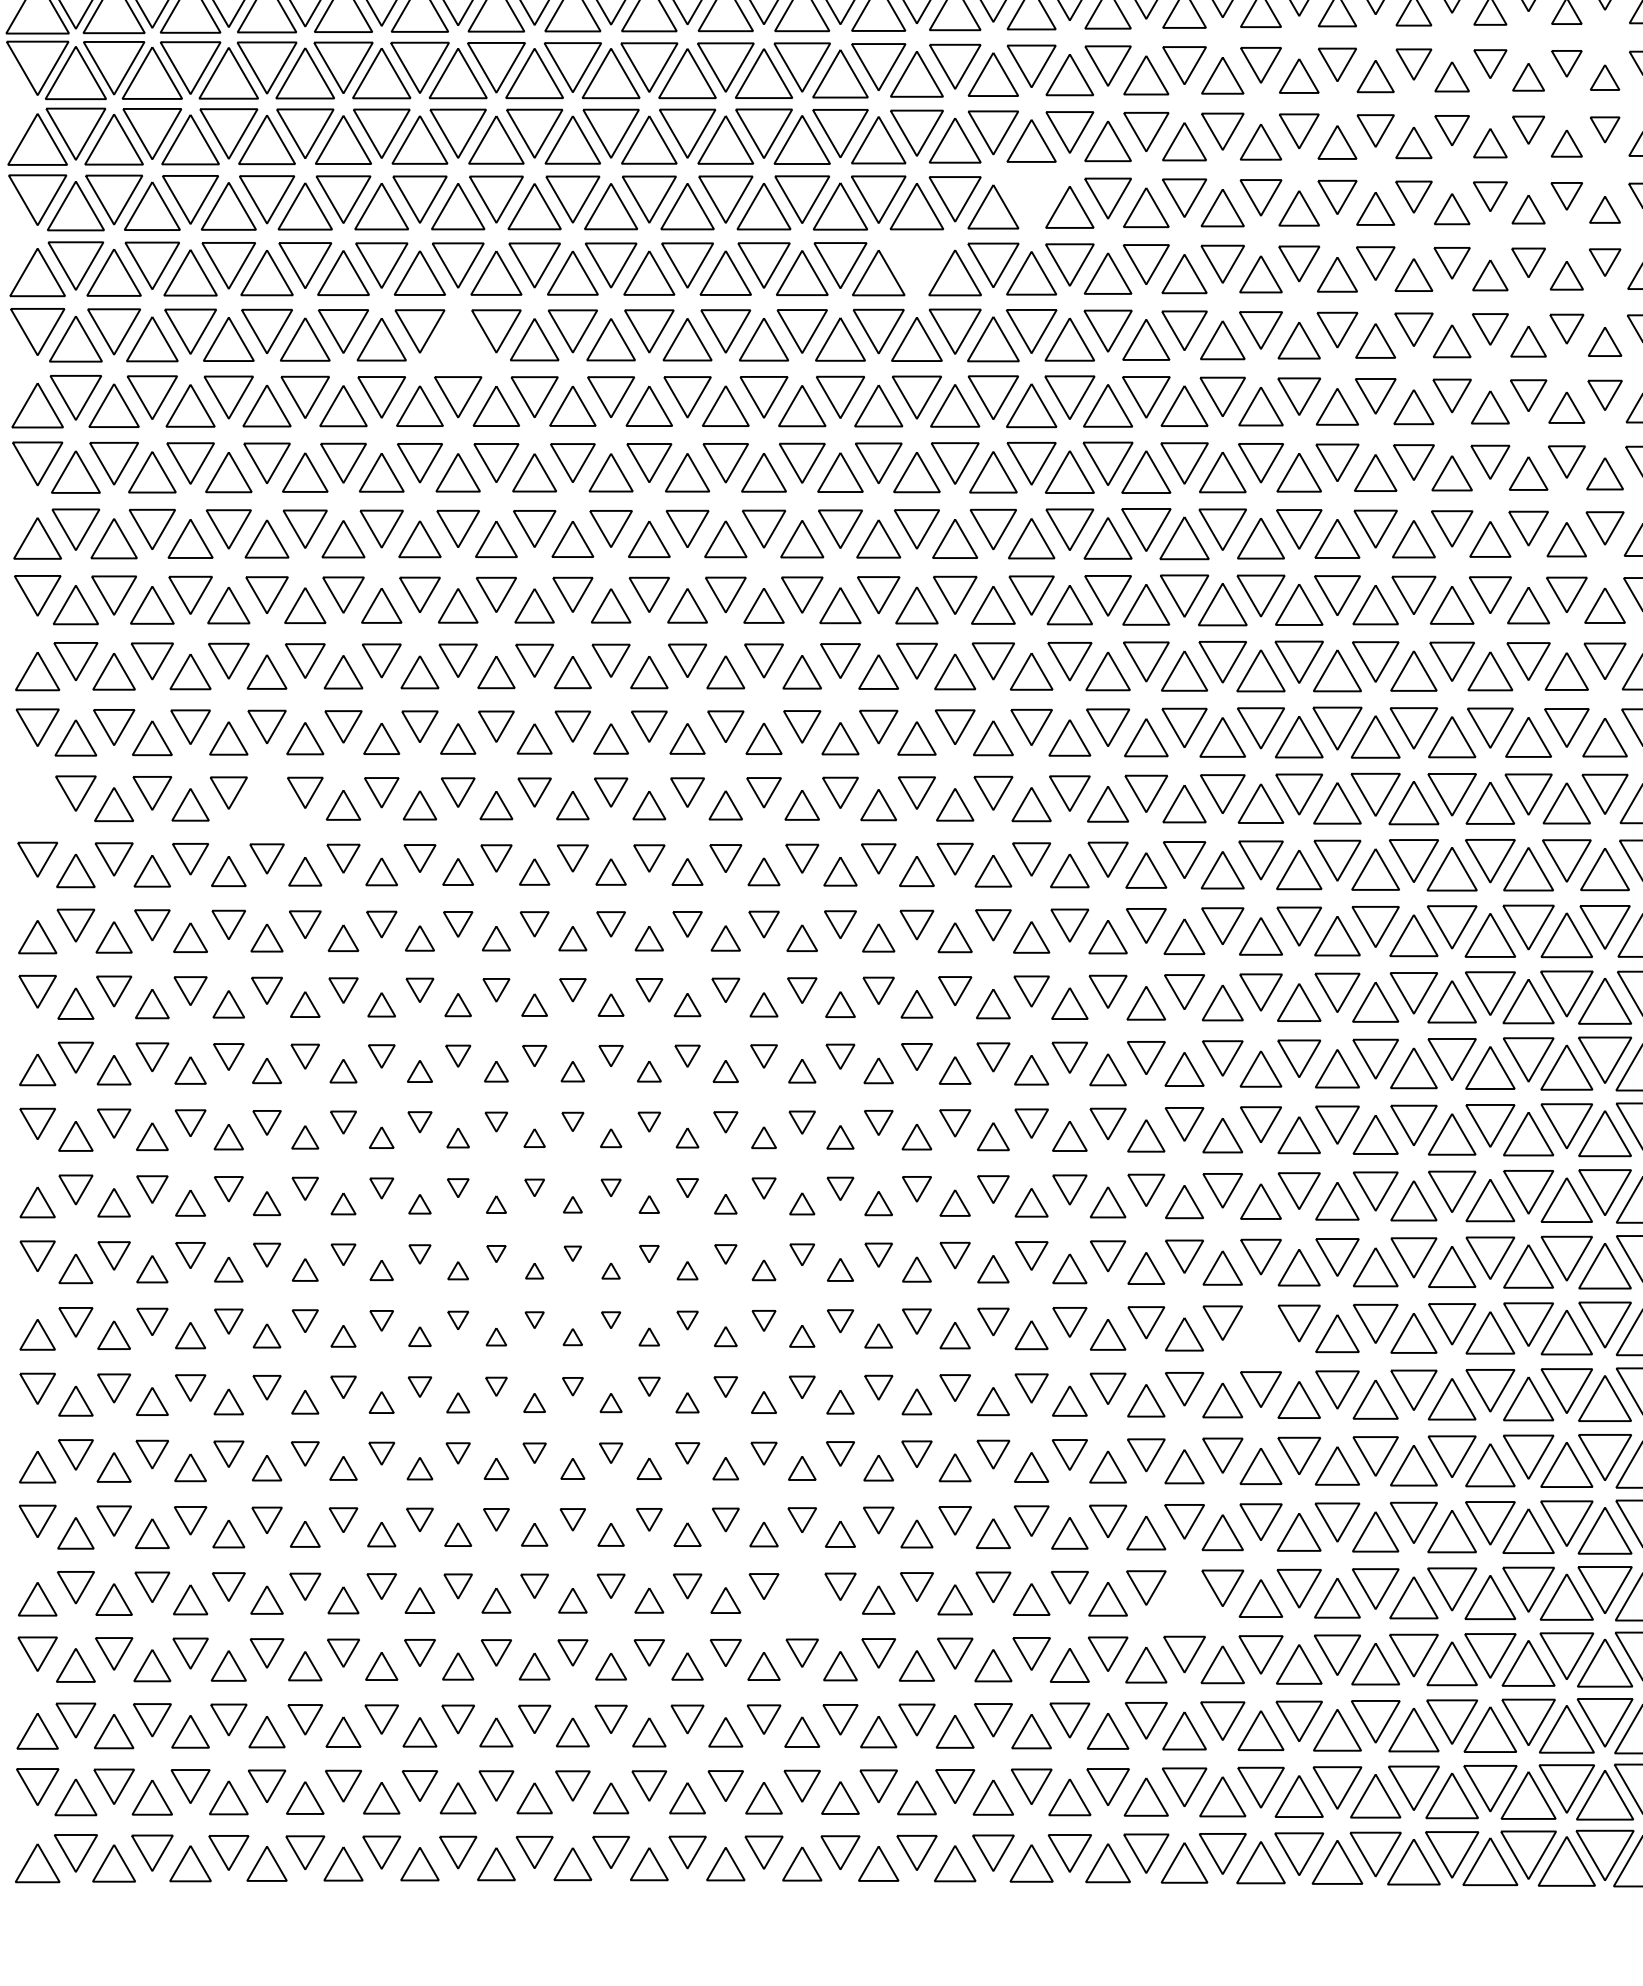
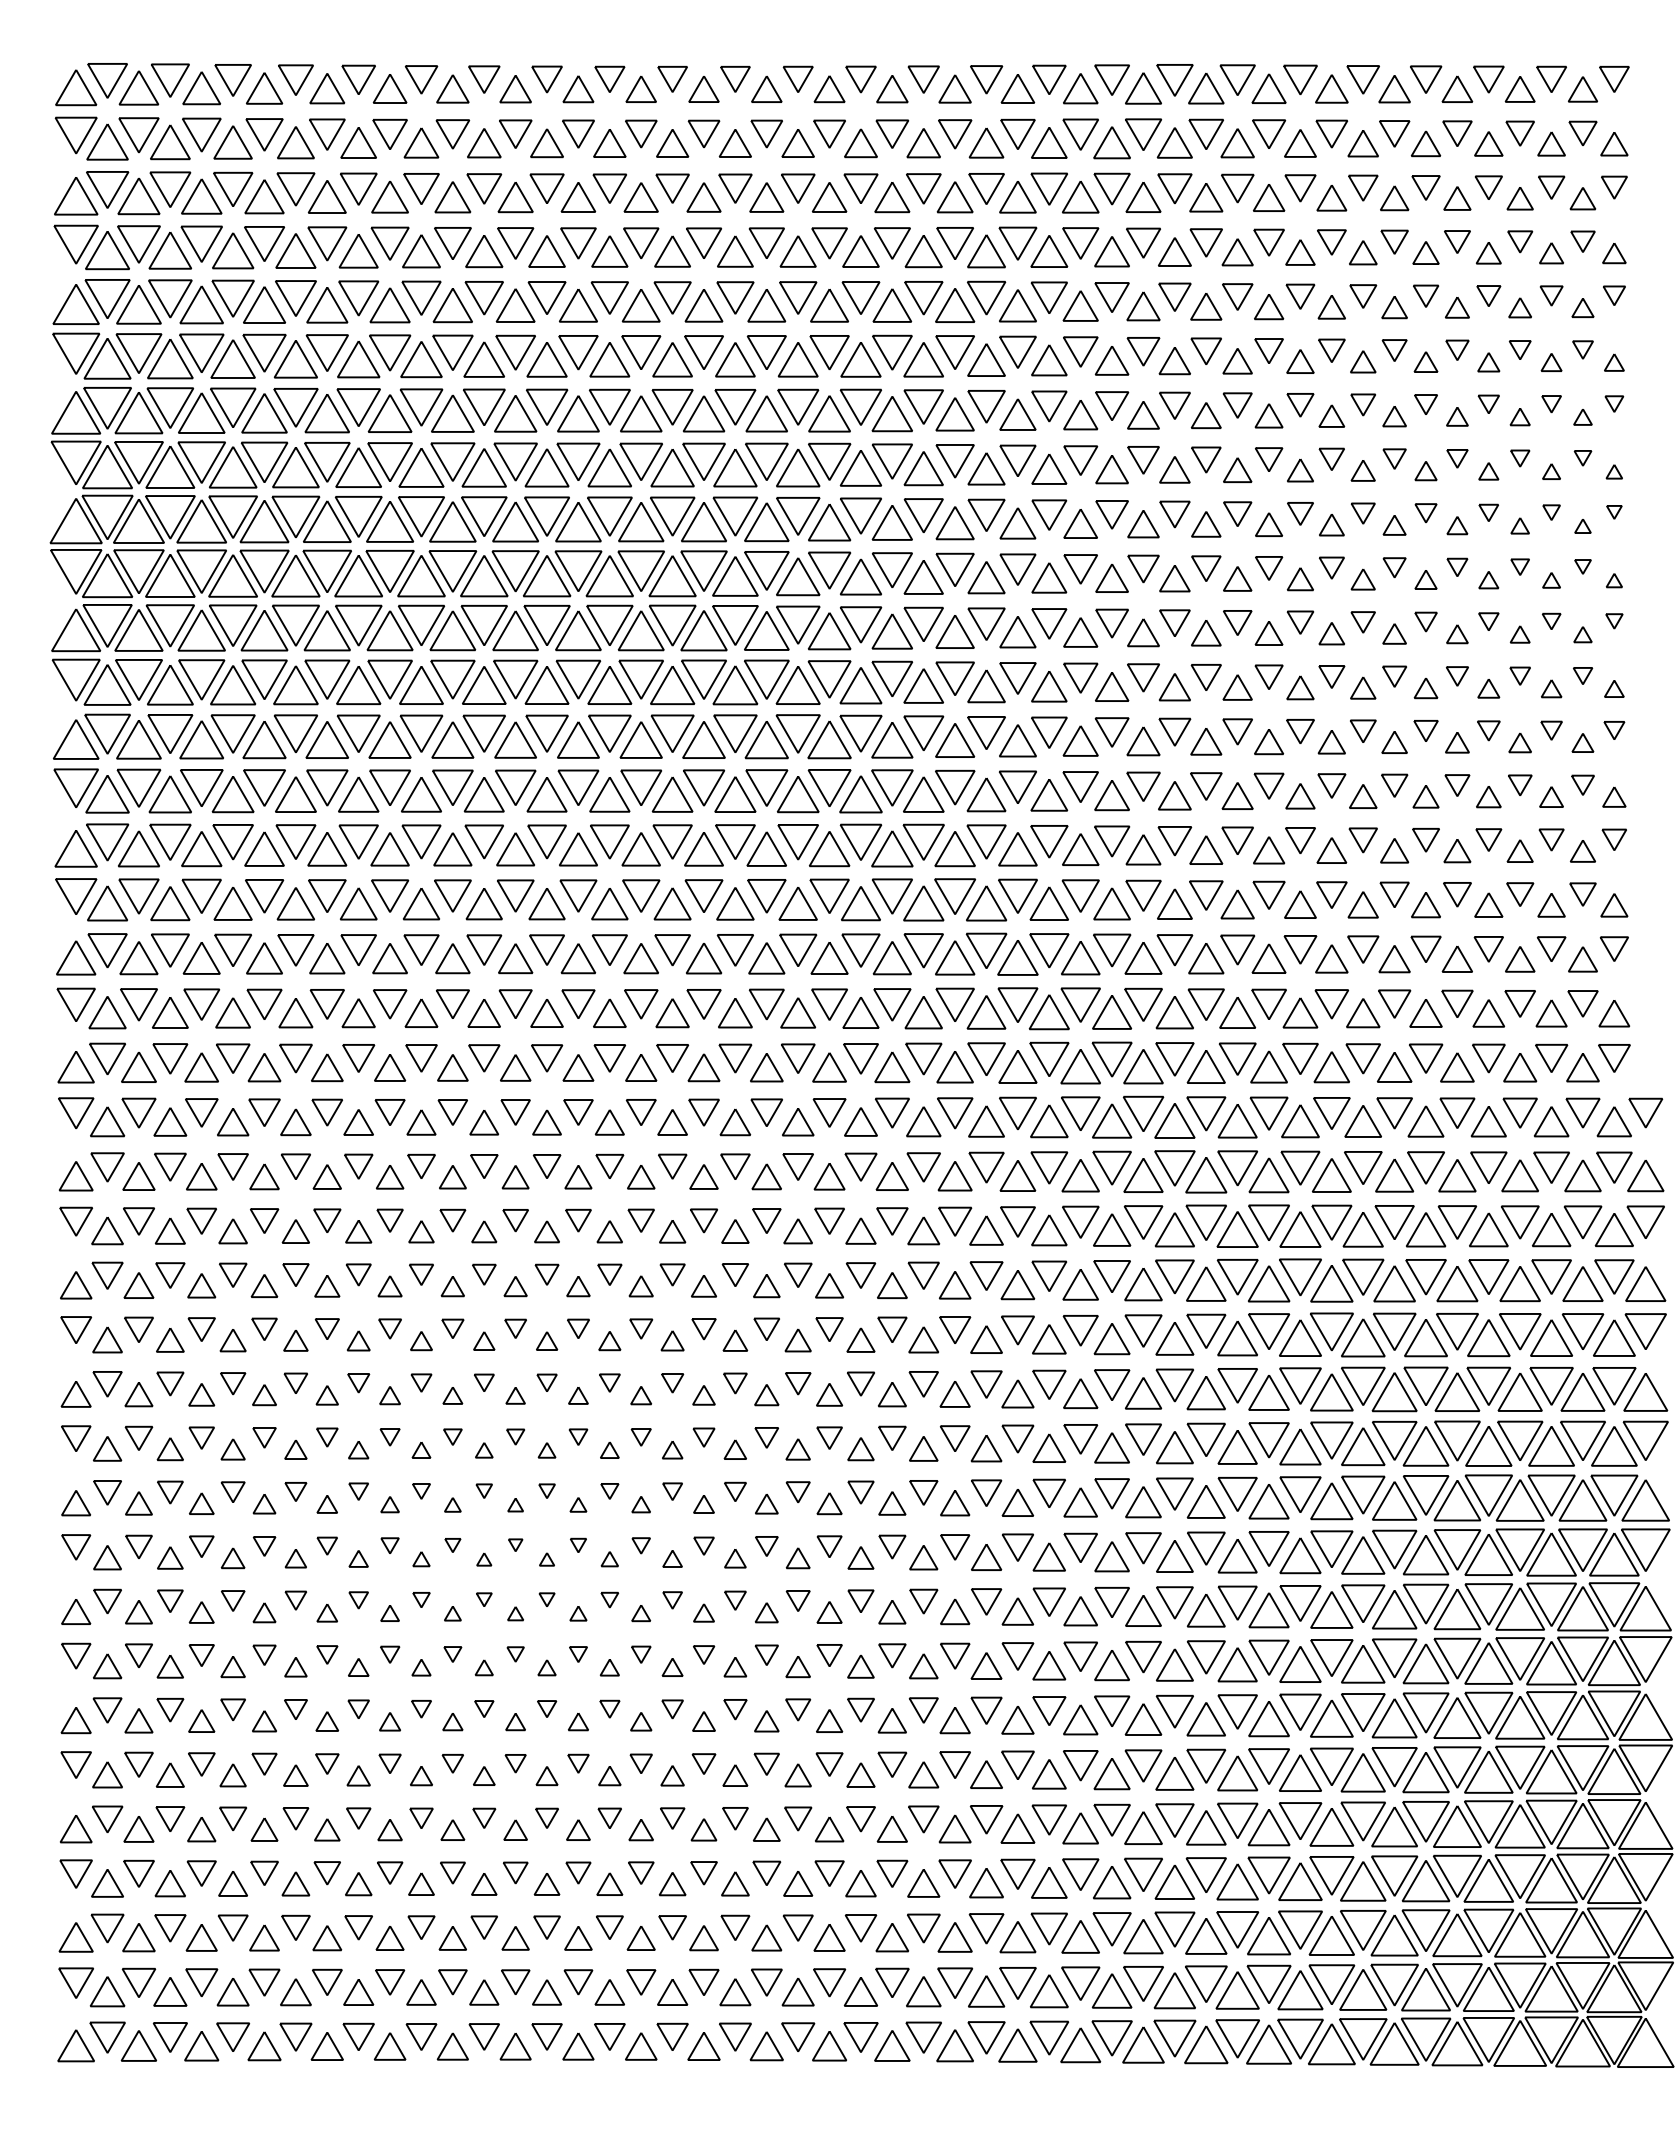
part: (1031, 198) -> (892, 678), added
part: (916, 265) -> (797, 733), added
part: (458, 339) -> (421, 794), added
part: (36, 804) -> (75, 1176), added
part: (267, 804) -> (264, 1176), added
part: (1260, 1334) -> (1080, 1611), added
part: (1184, 1598) -> (1017, 1828), added
part: (801, 1599) -> (703, 1829), added

